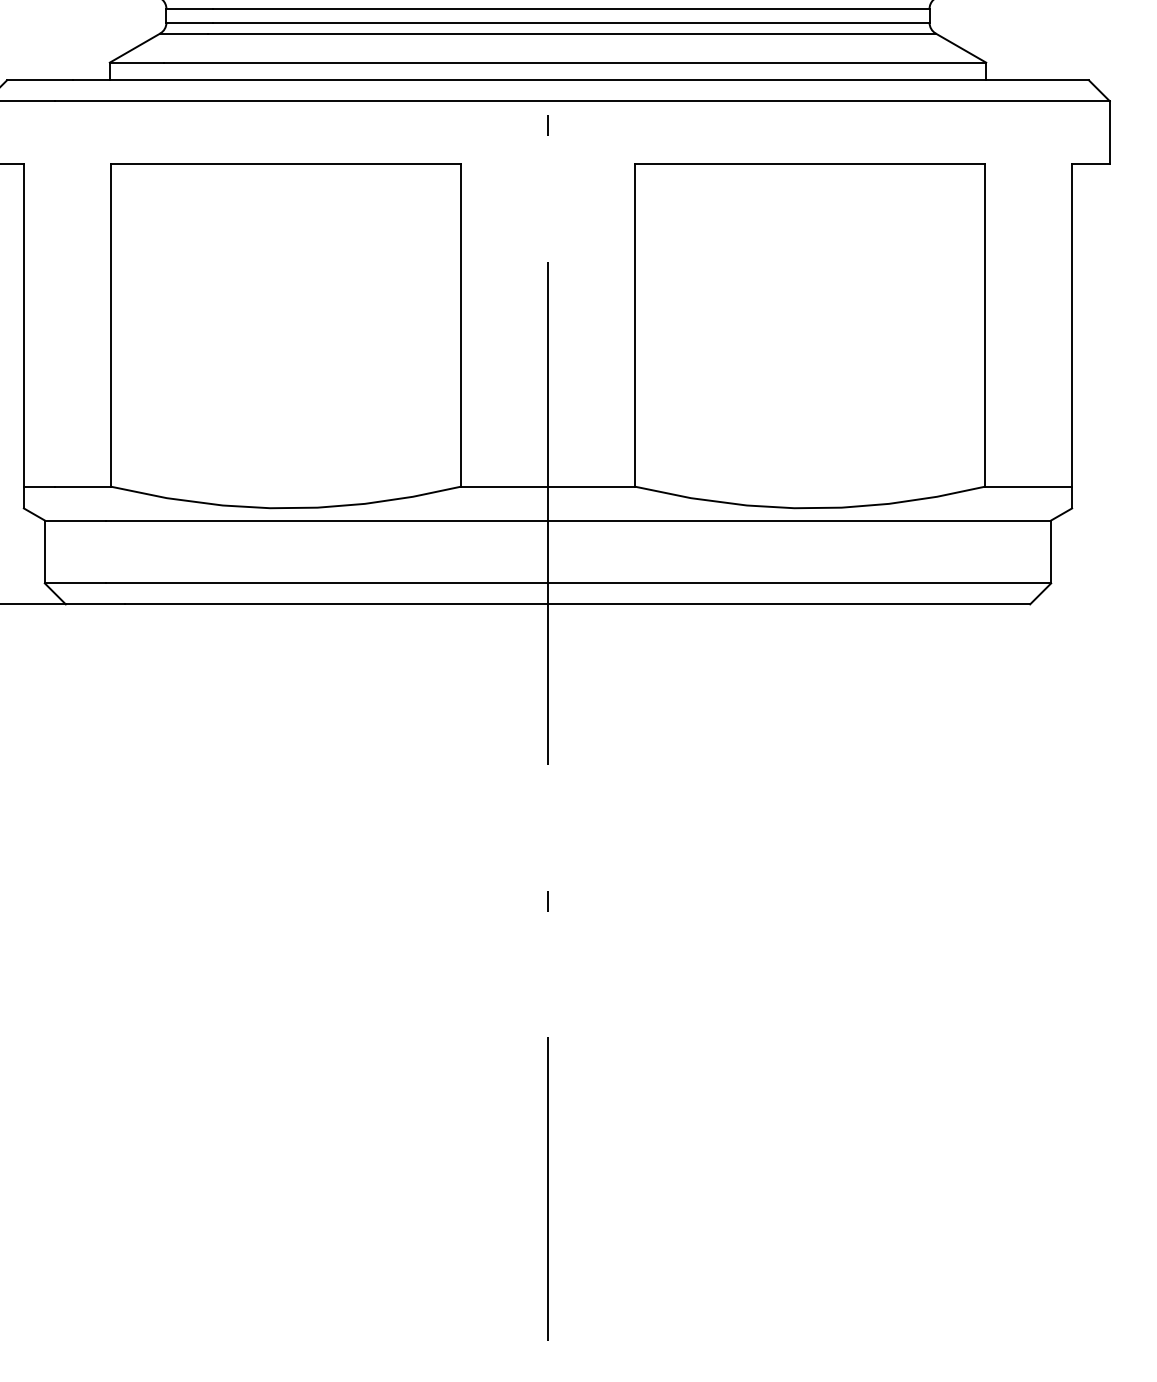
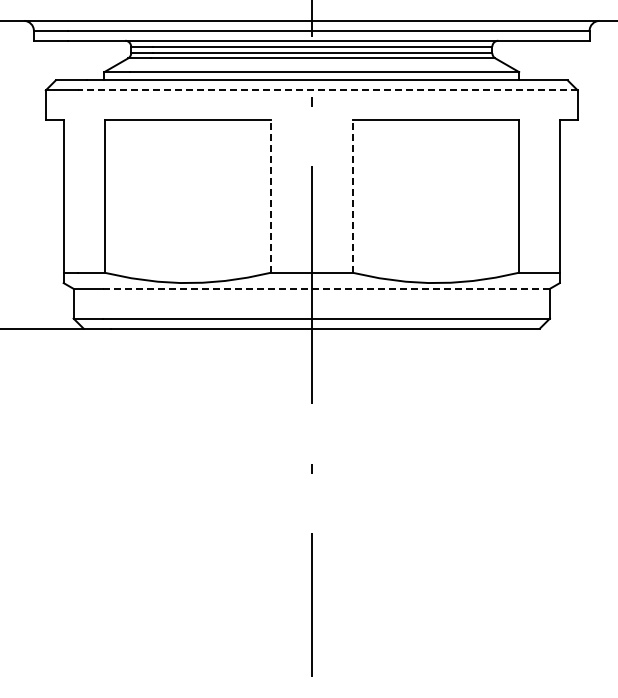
line: (583, 101) -> (328, 90), solid -> dashed
line: (460, 323) -> (270, 195), solid -> dashed
line: (634, 323) -> (352, 195), solid -> dashed
line: (579, 519) -> (326, 288), solid -> dashed

